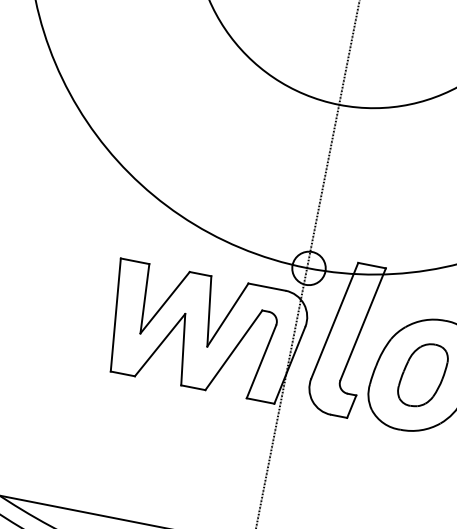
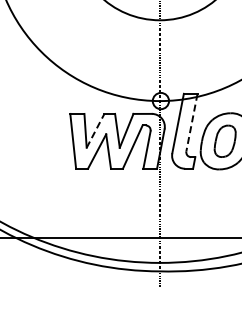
line: (165, 301) -> (95, 130), solid -> dashed
line: (361, 325) -> (191, 123), solid -> dashed

